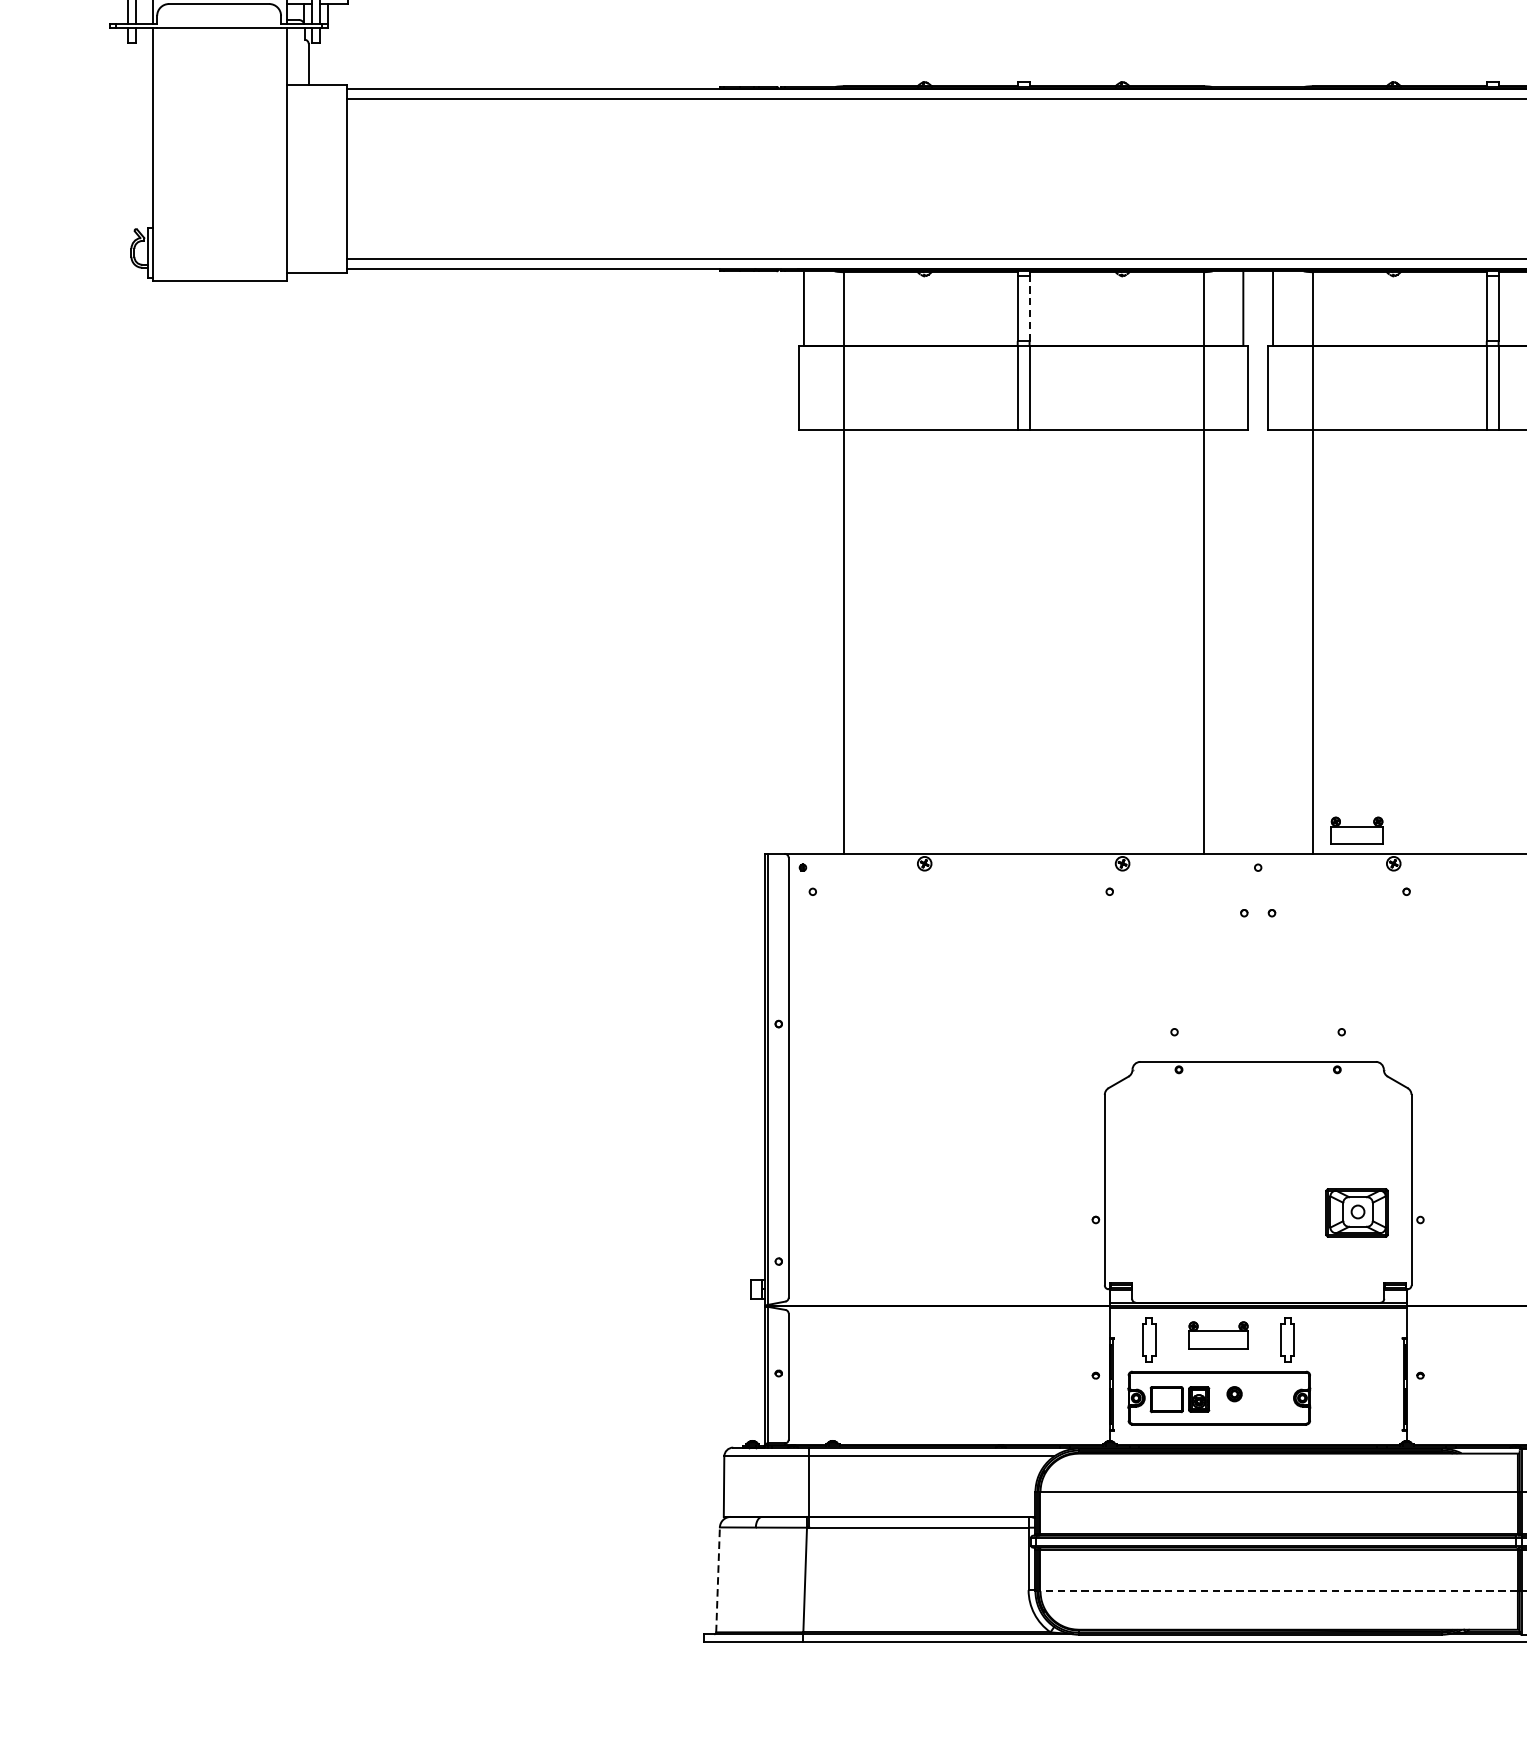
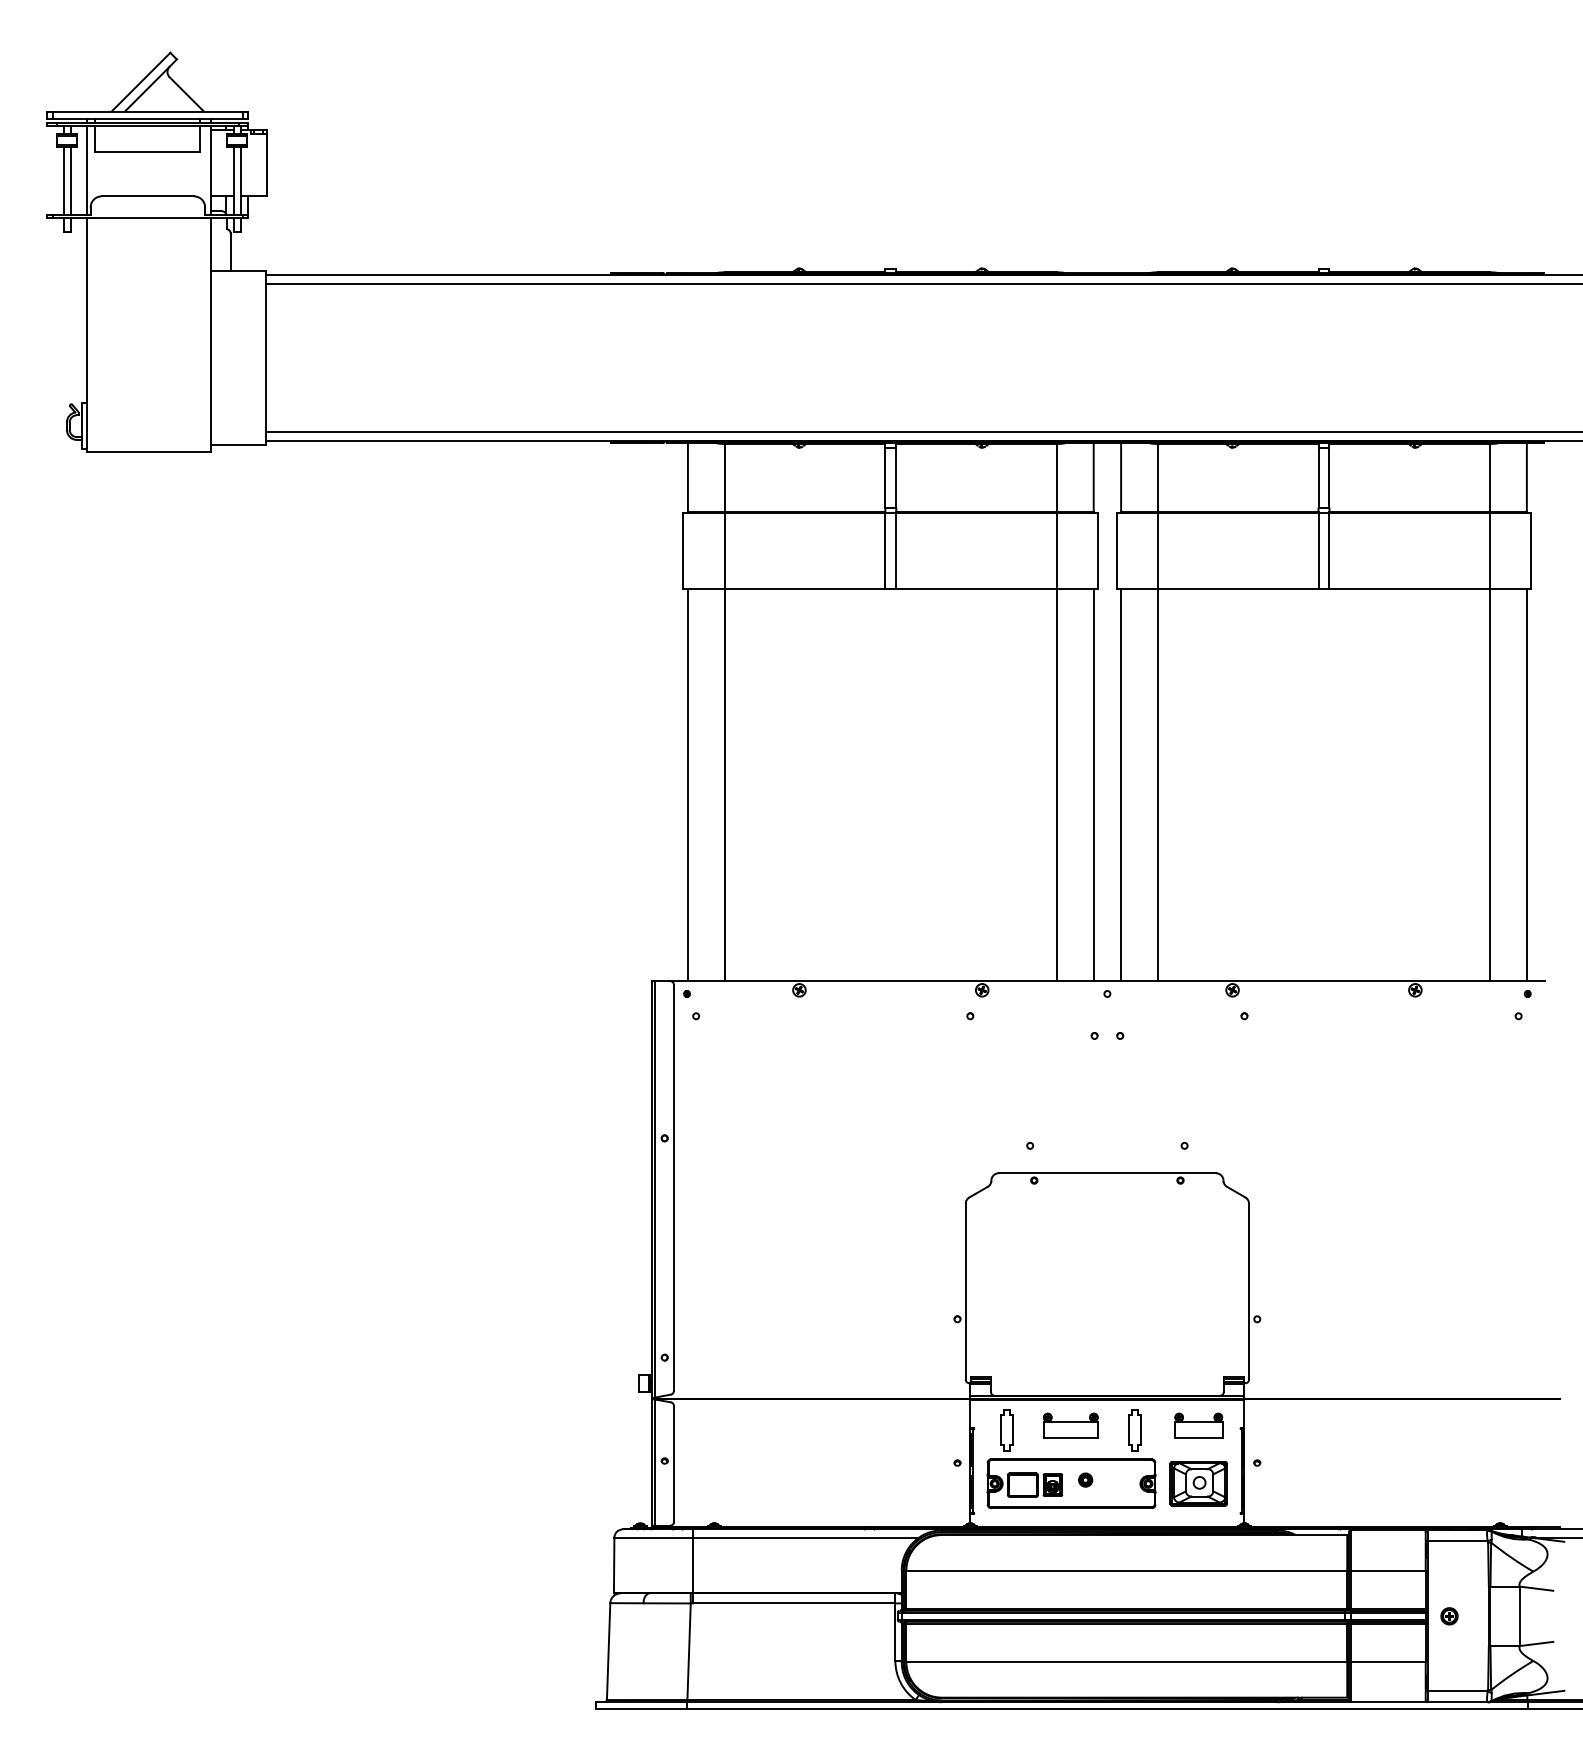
line: (1029, 308) -> (896, 477), dashed -> solid
line: (803, 641) -> (687, 785), added
line: (1243, 641) -> (1093, 785), added
line: (1273, 641) -> (1121, 785), added
part: (1356, 830) -> (1198, 1425), moved
part: (1356, 1212) -> (1198, 1483), moved
line: (717, 1579) -> (608, 1651), dashed -> solid
line: (1278, 1591) -> (1126, 1662), dashed -> solid

